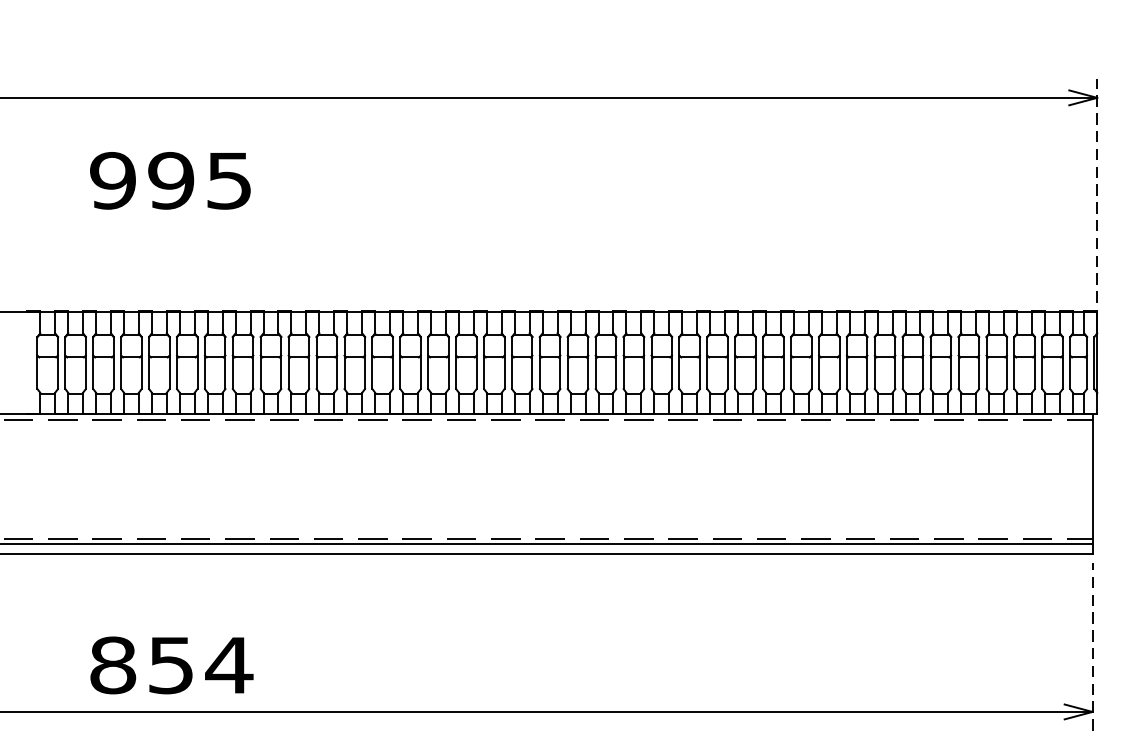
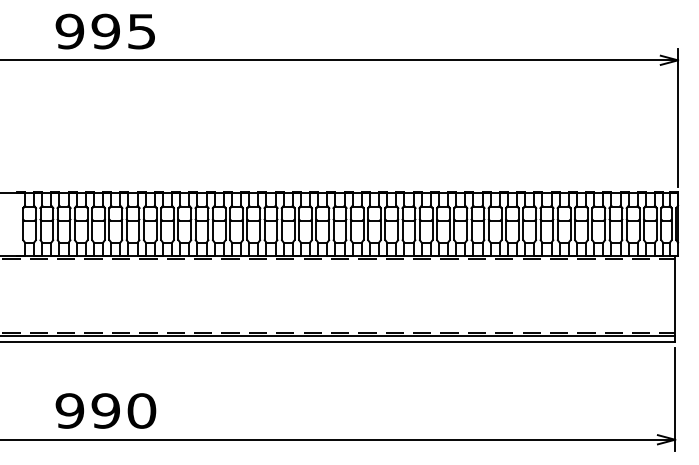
text: (168, 180) -> (104, 31), moved
line: (1097, 190) -> (678, 117), dashed -> solid
line: (1093, 646) -> (675, 399), dashed -> solid
text: (170, 664) -> (105, 410), 854 -> 990

